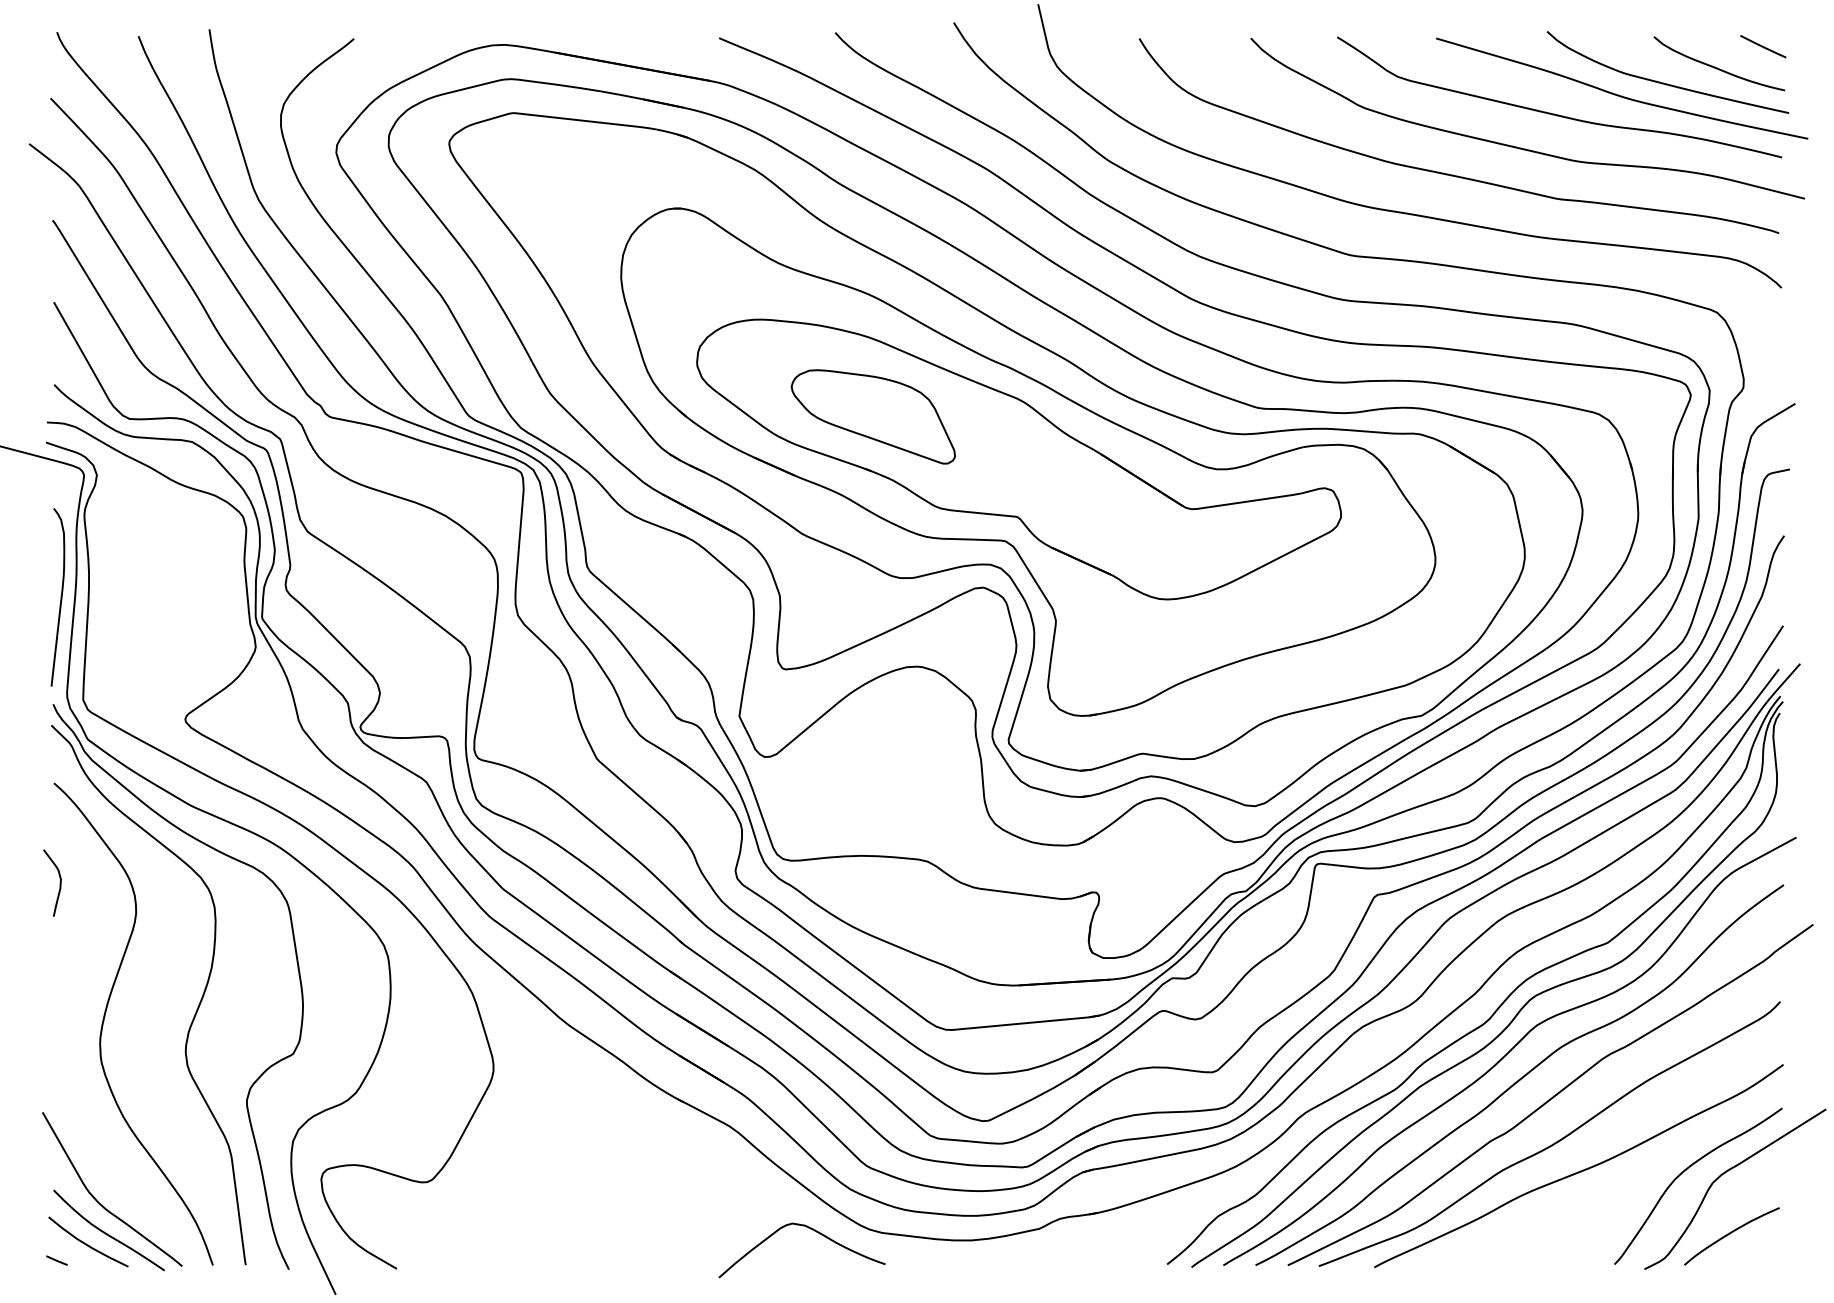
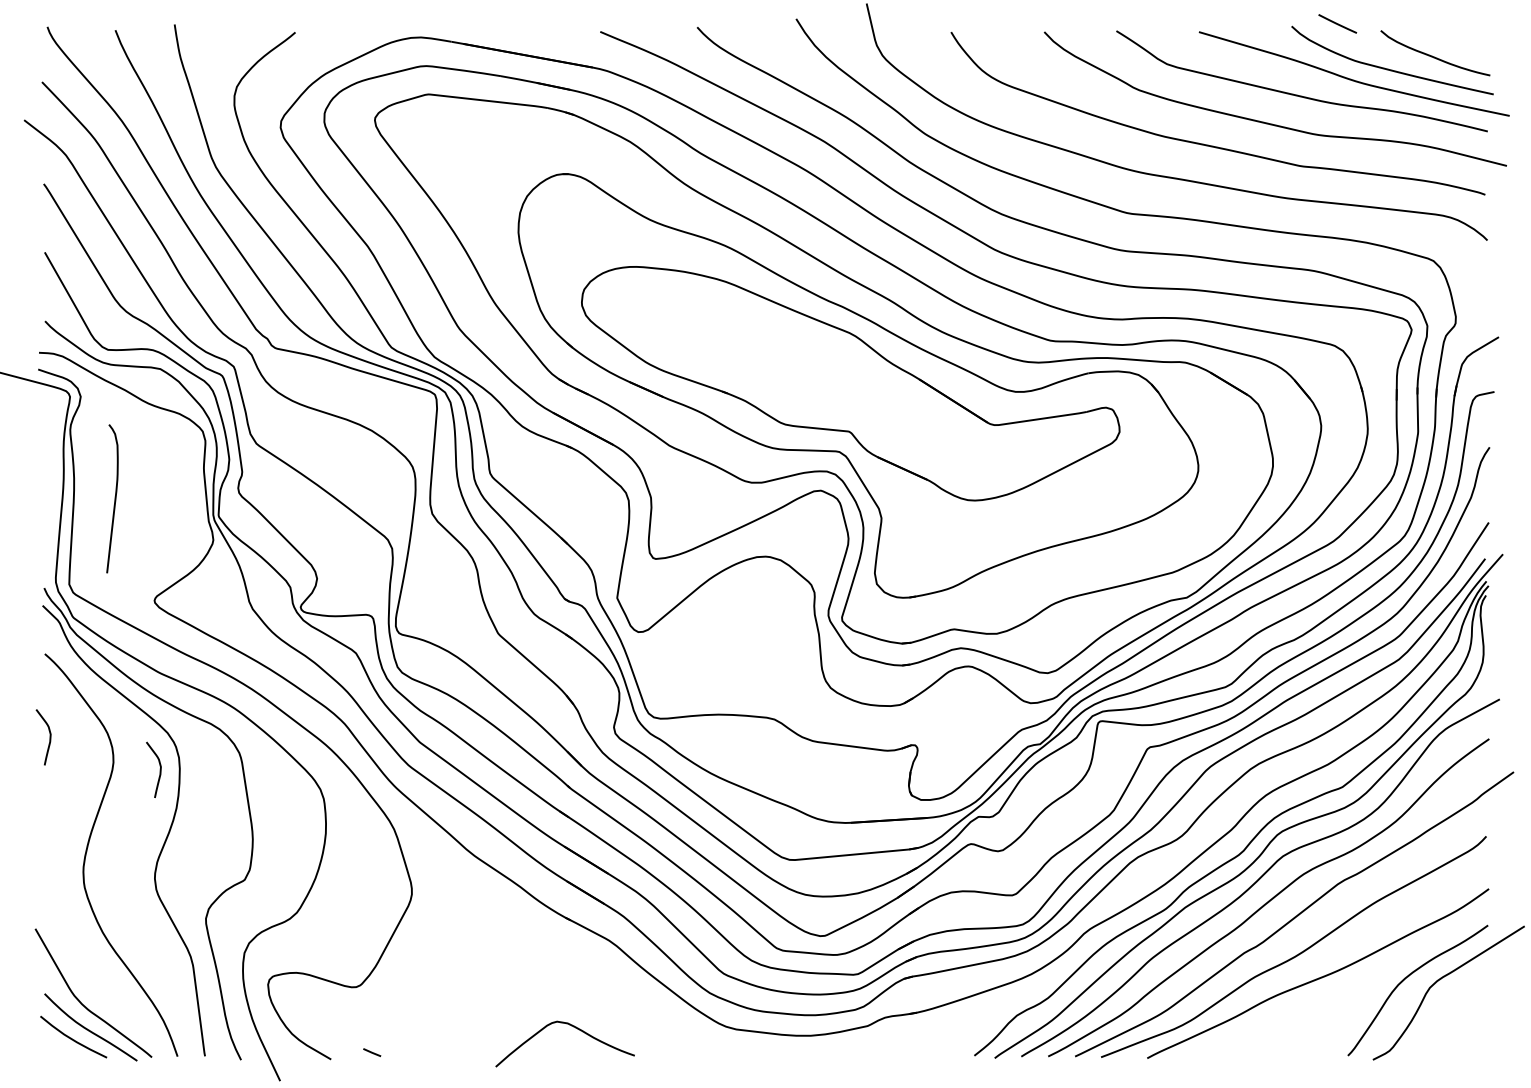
line: (1763, 46) -> (1337, 23), moved
part: (872, 416) -> (728, 347), removed
curve: (60, 597) -> (114, 498), moved
curve: (191, 921) -> (159, 769), added
curve: (812, 1230) -> (573, 1027), moved
curve: (1730, 1234) -> (1444, 1030), removed
line: (56, 1260) -> (371, 1052), moved

